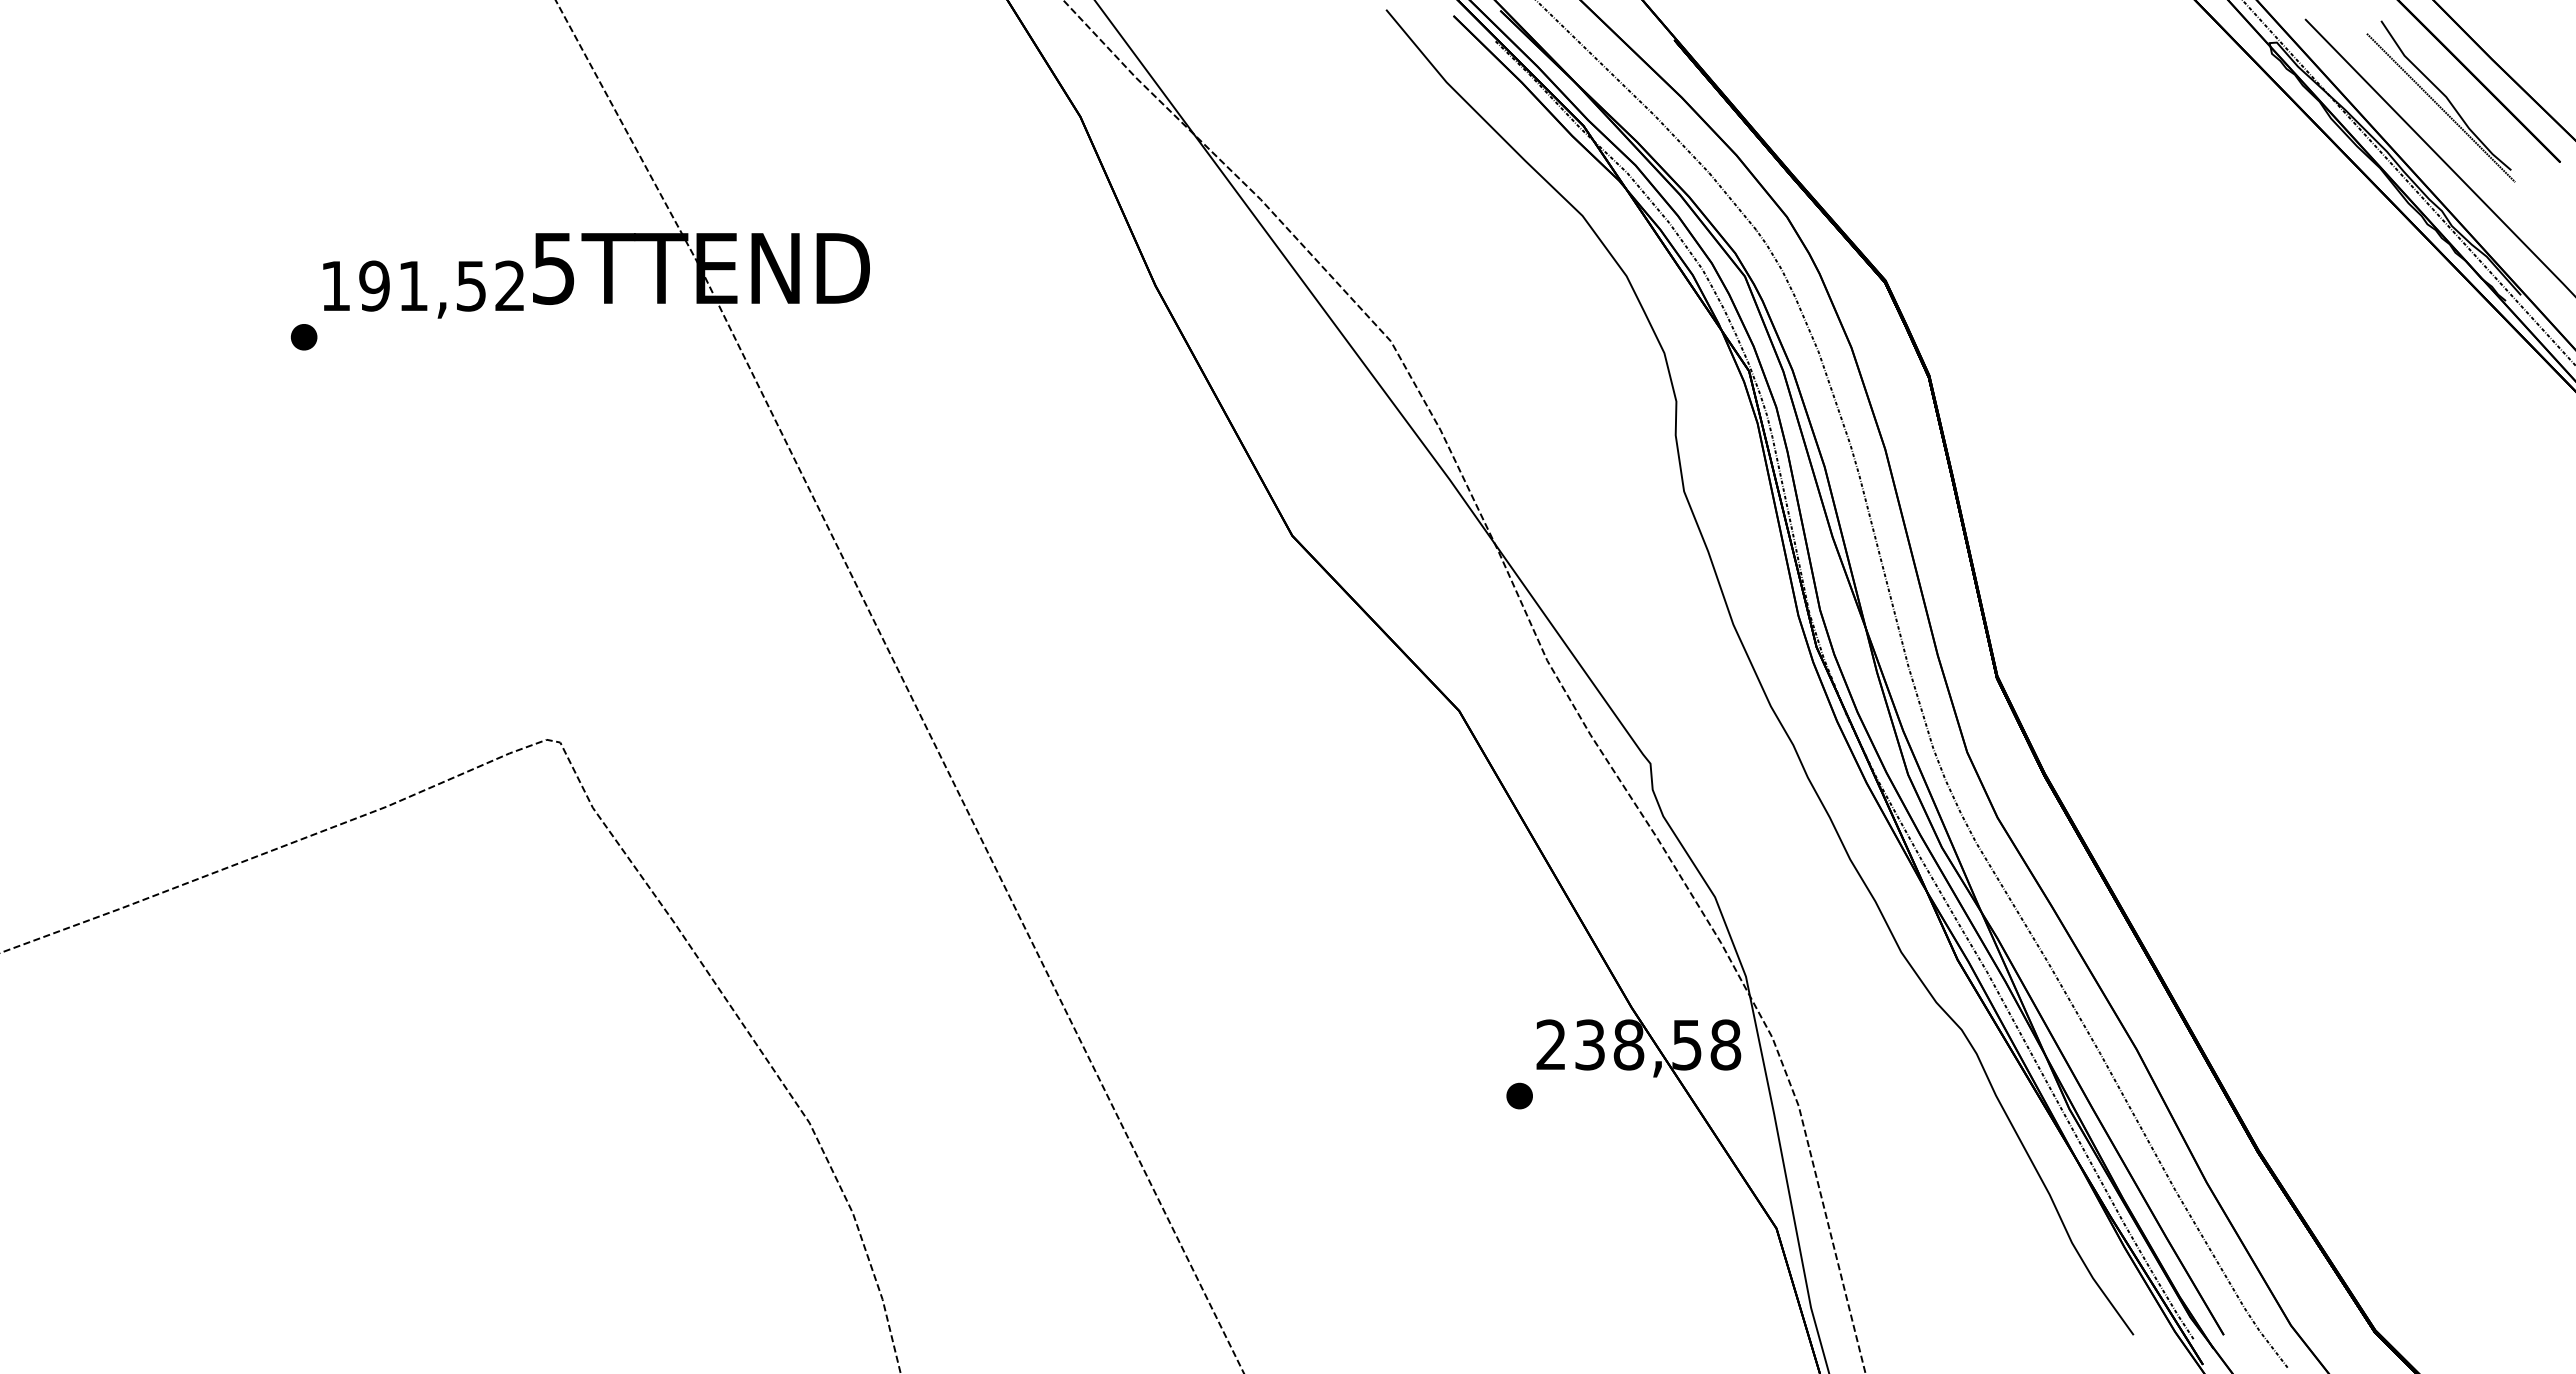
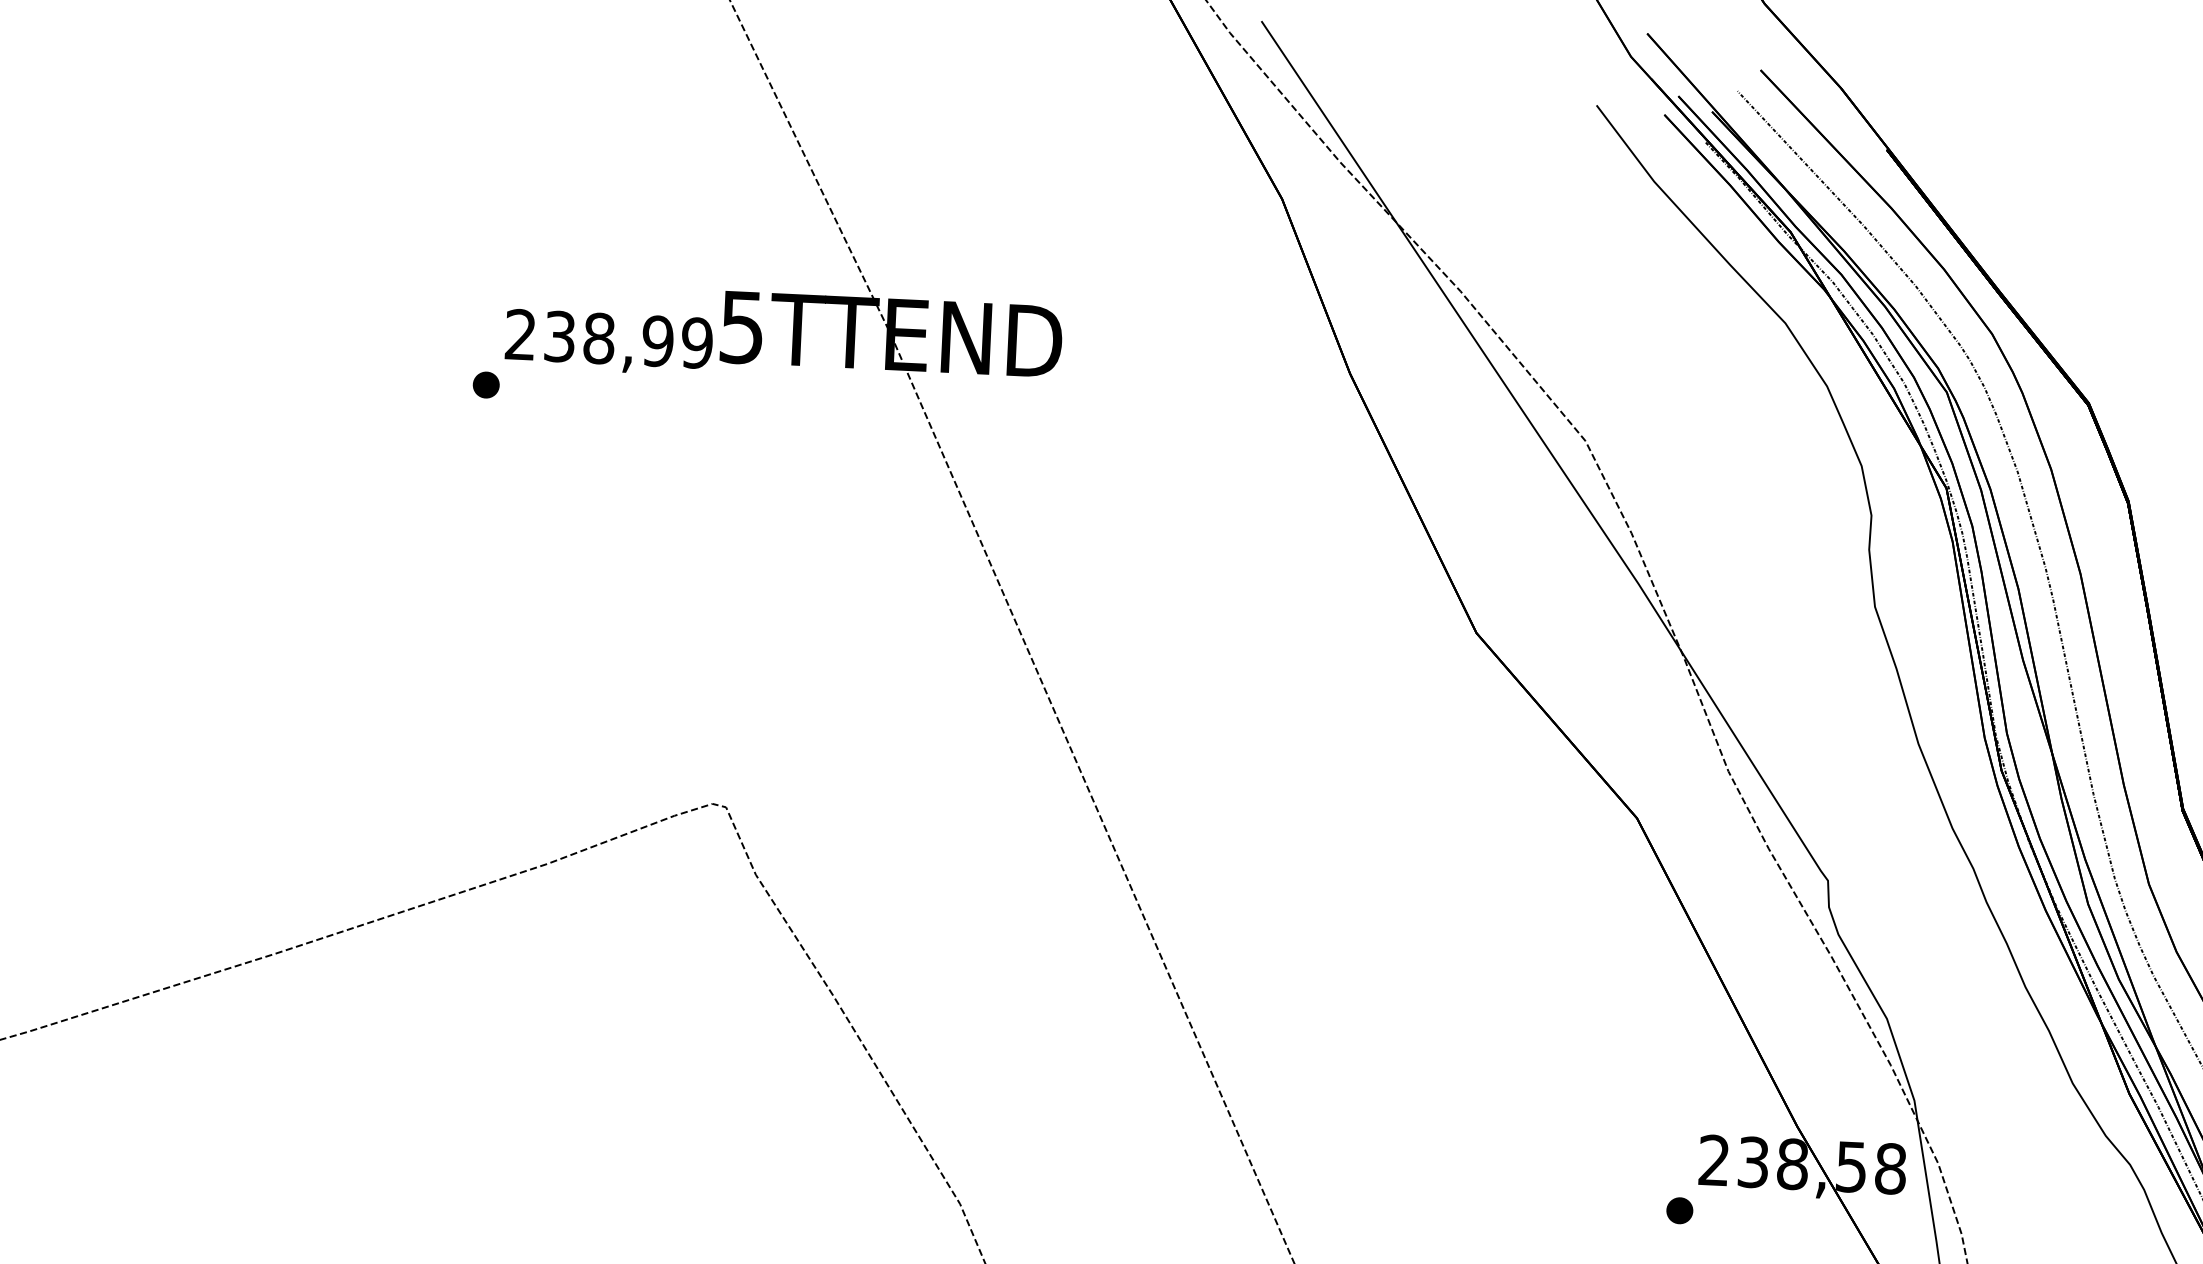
text: (423, 285) -> (609, 338), 191,52 -> 238,99

